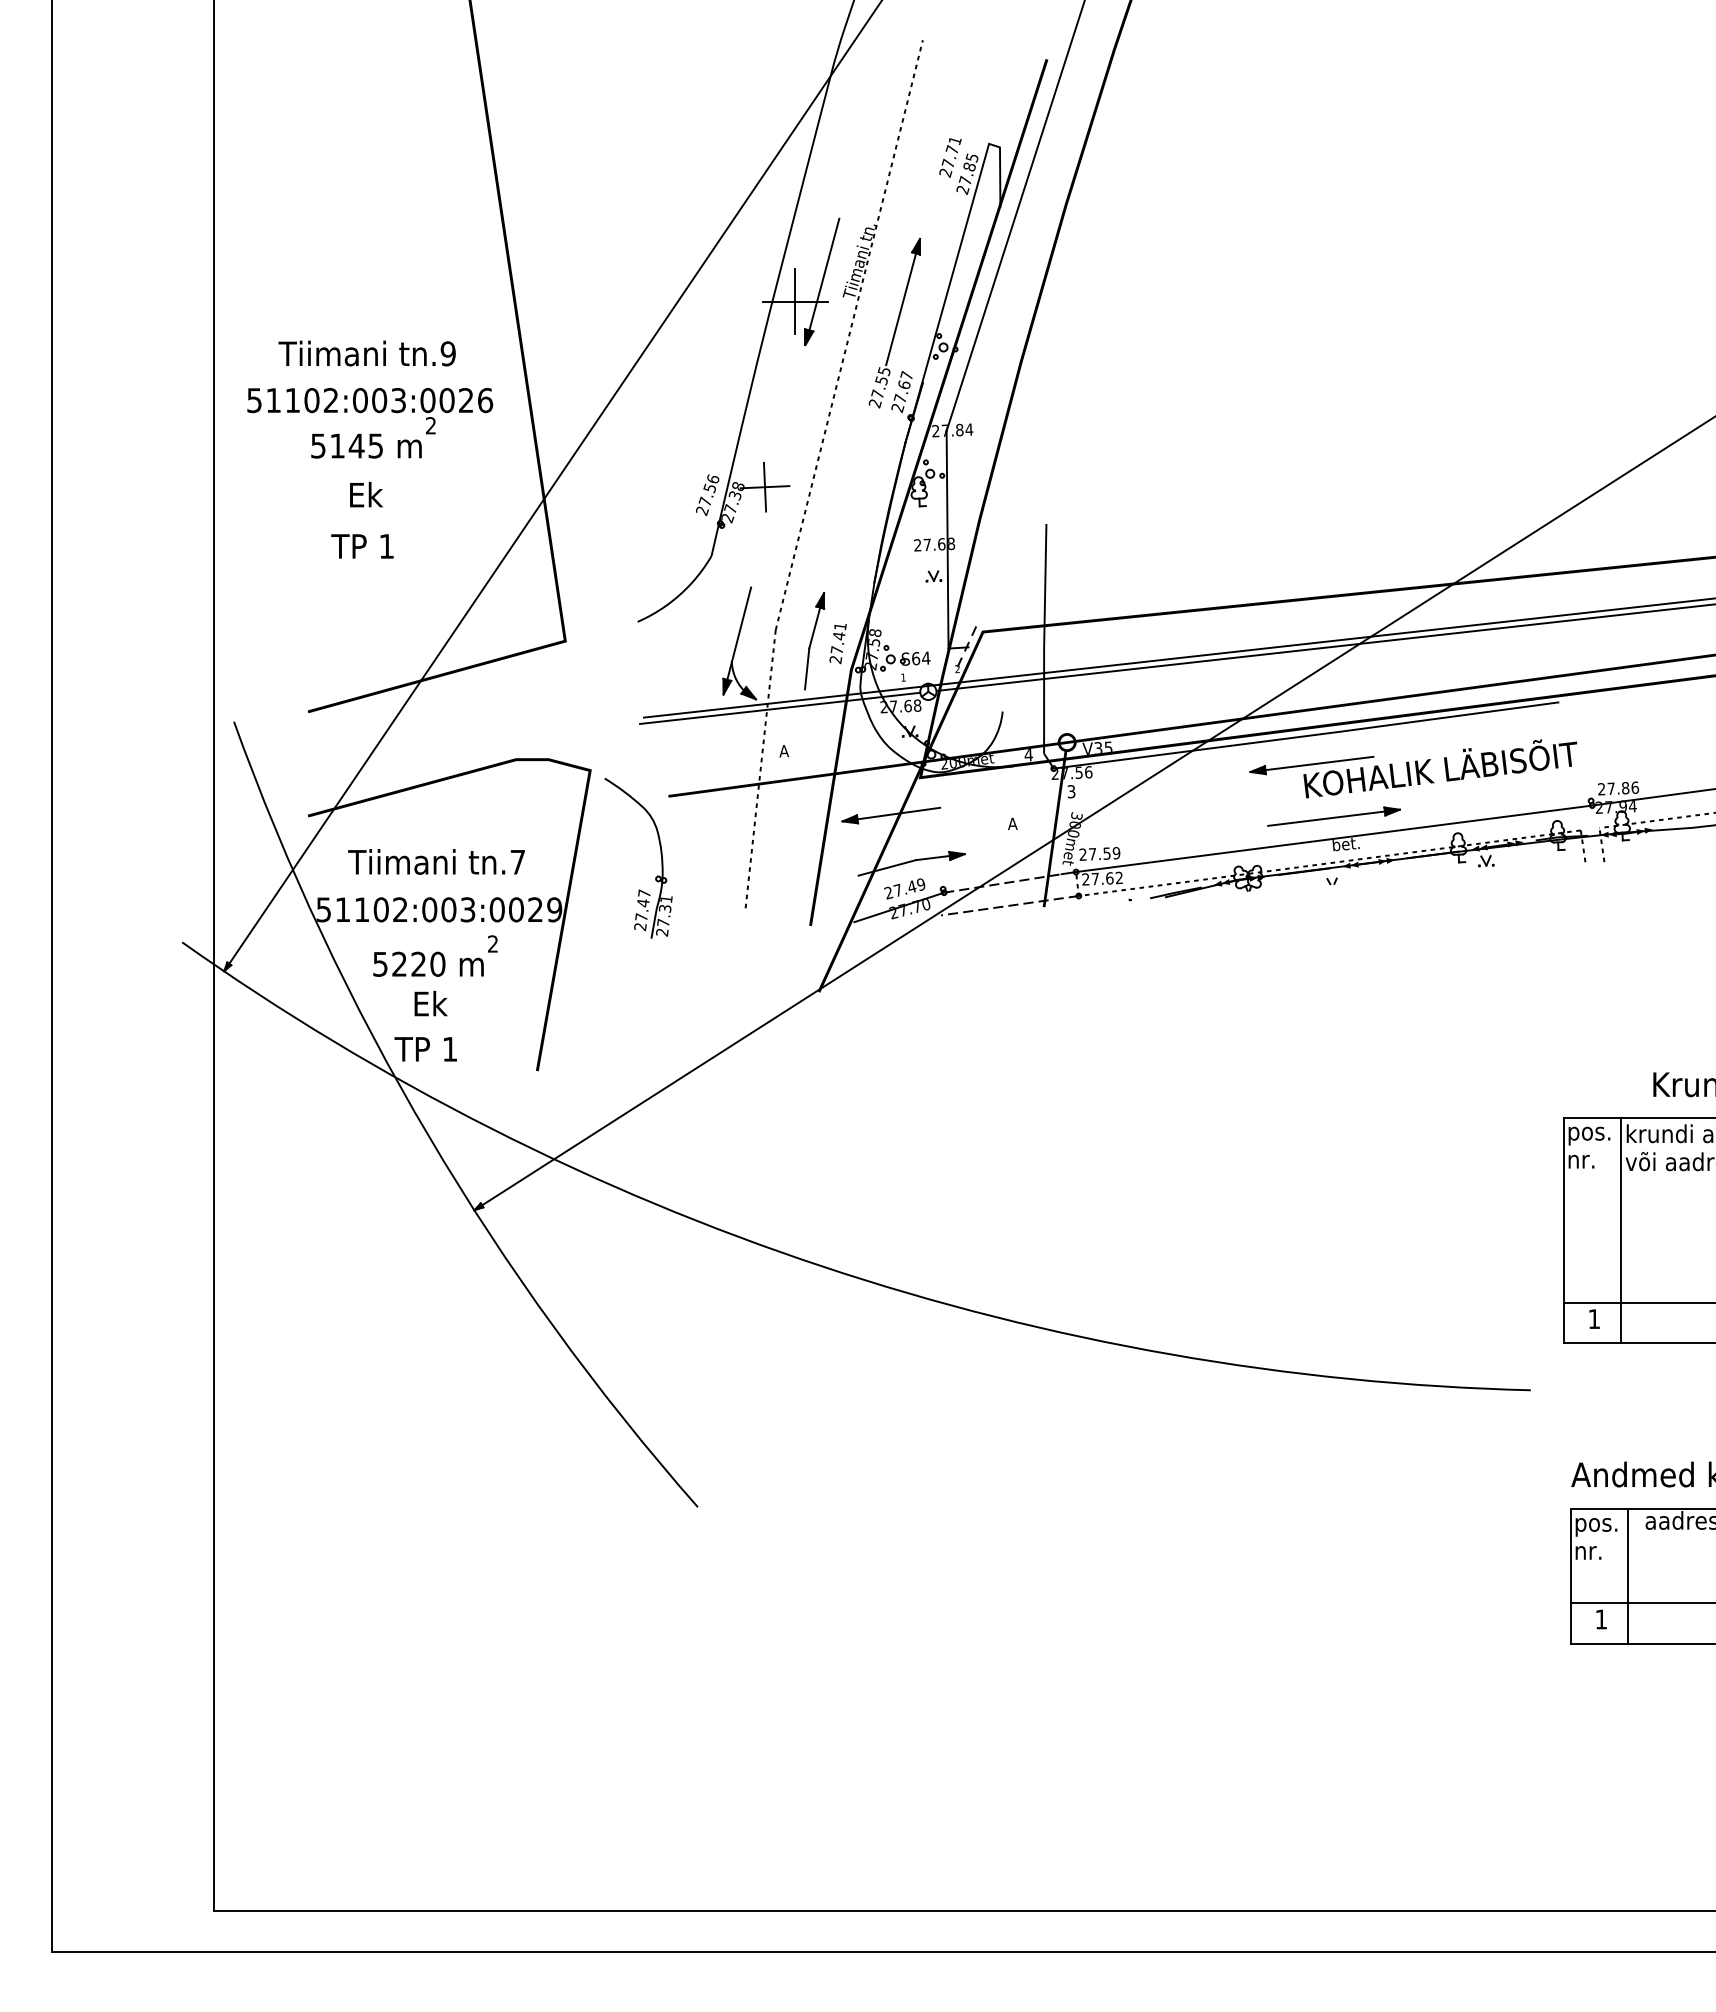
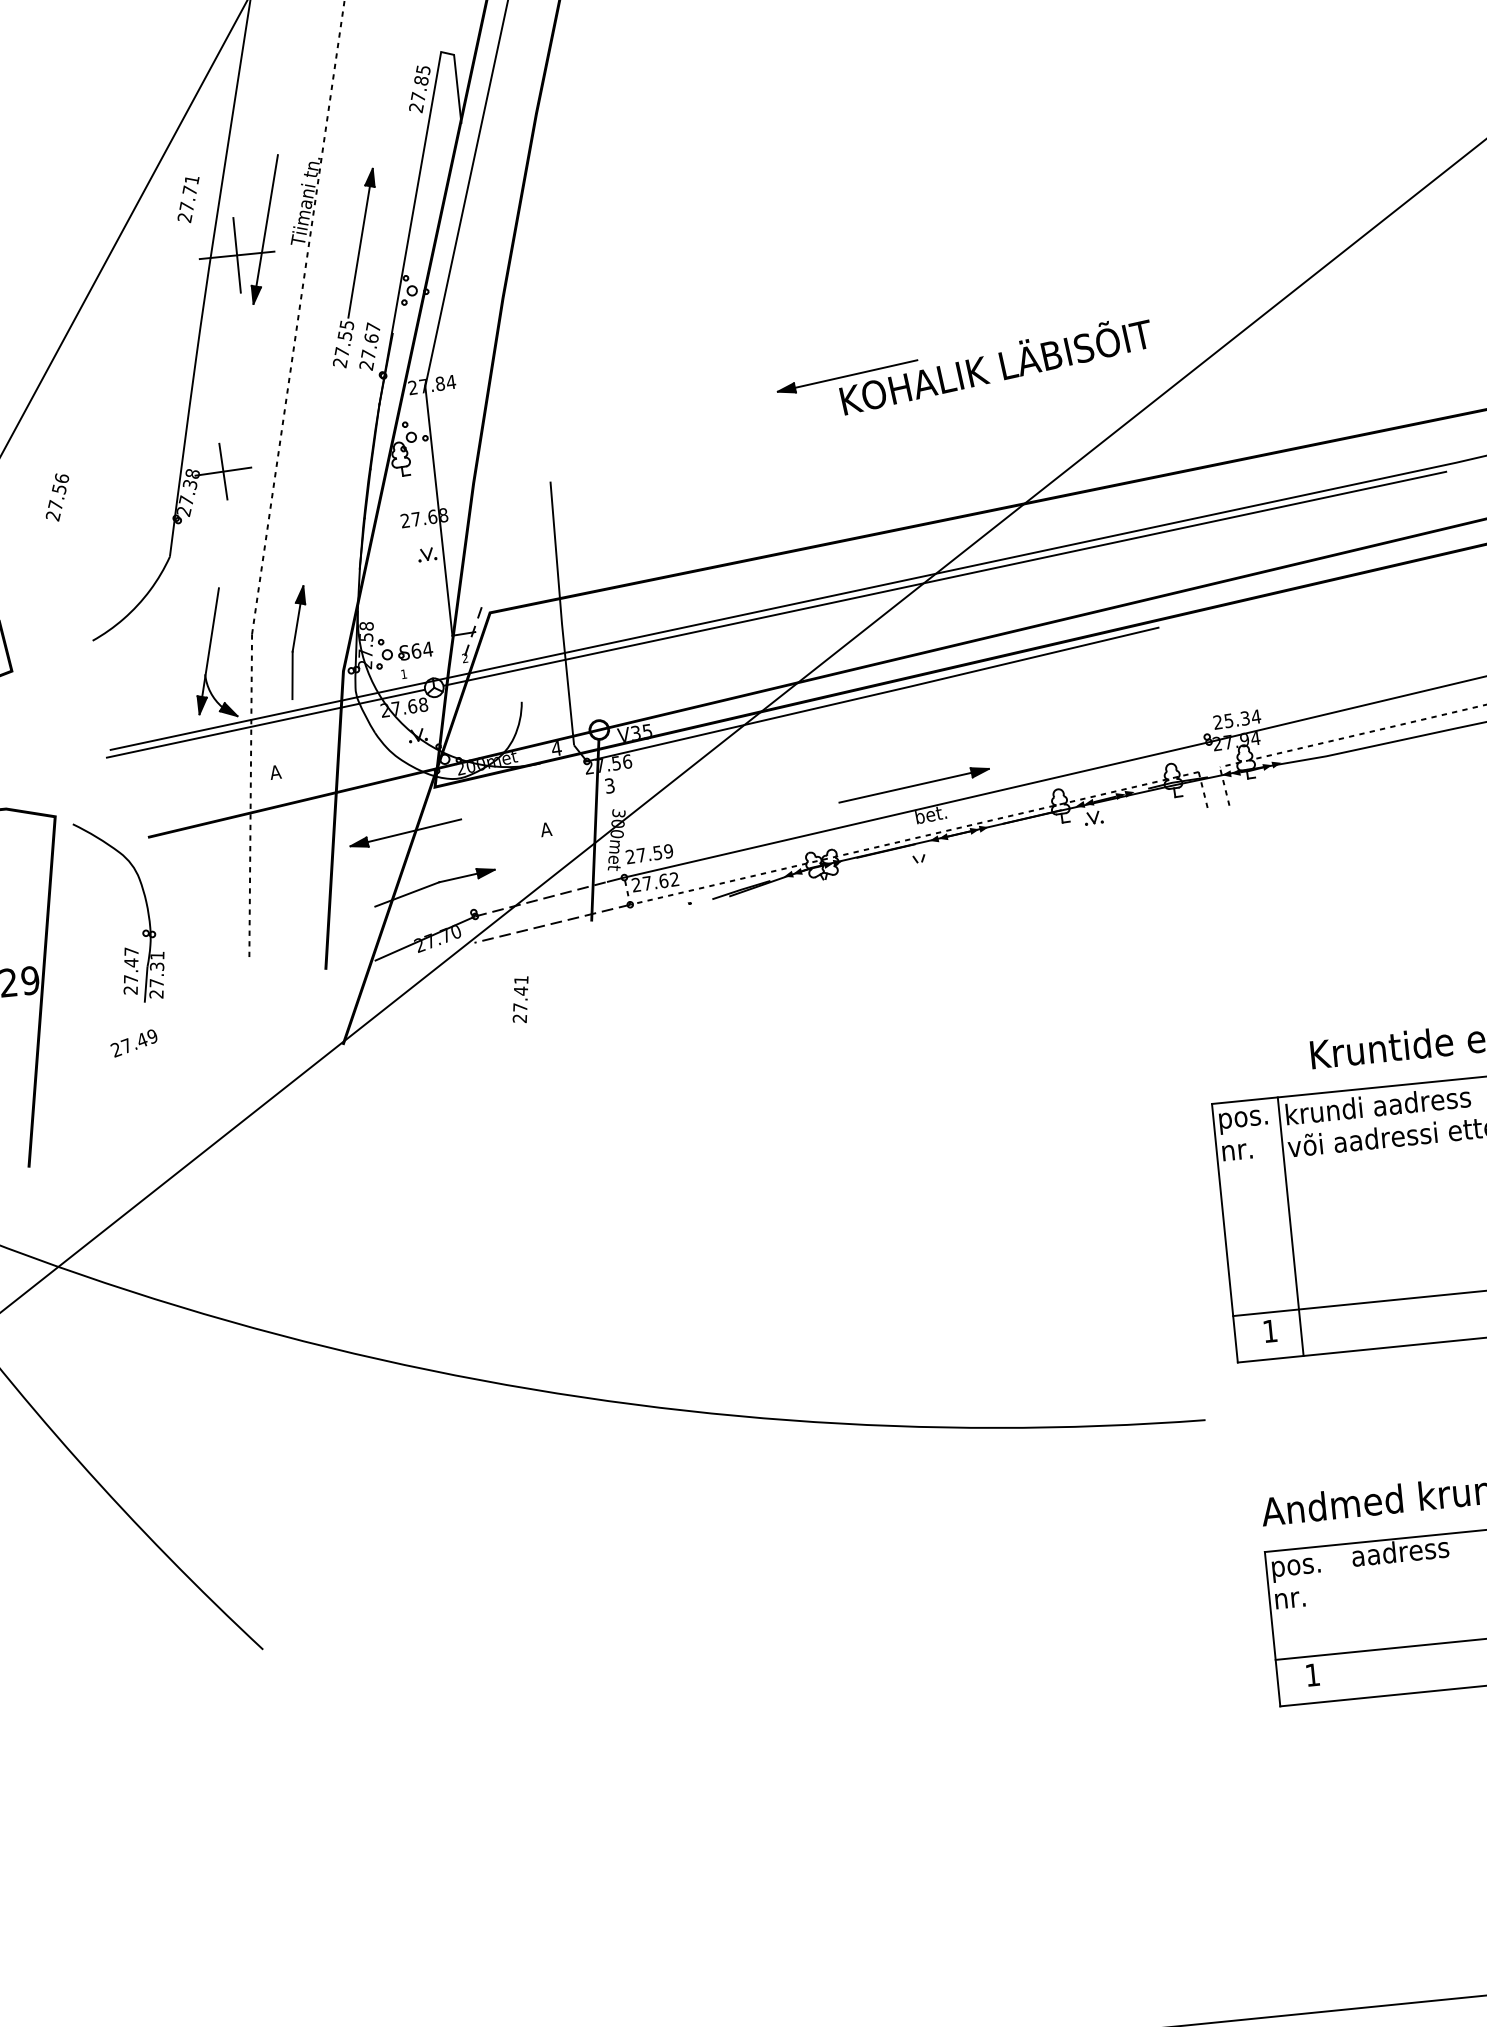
text: (950, 157) -> (188, 199), moved
text: (707, 495) -> (57, 497), moved
text: (837, 644) -> (520, 1000), moved
part: (1413, 768) -> (964, 369), moved
text: (1623, 788) -> (1242, 719), 27.86 -> 25.34
text: (904, 888) -> (133, 1042), moved
line: (1628, 1576) -> (1338, 1622), removed

